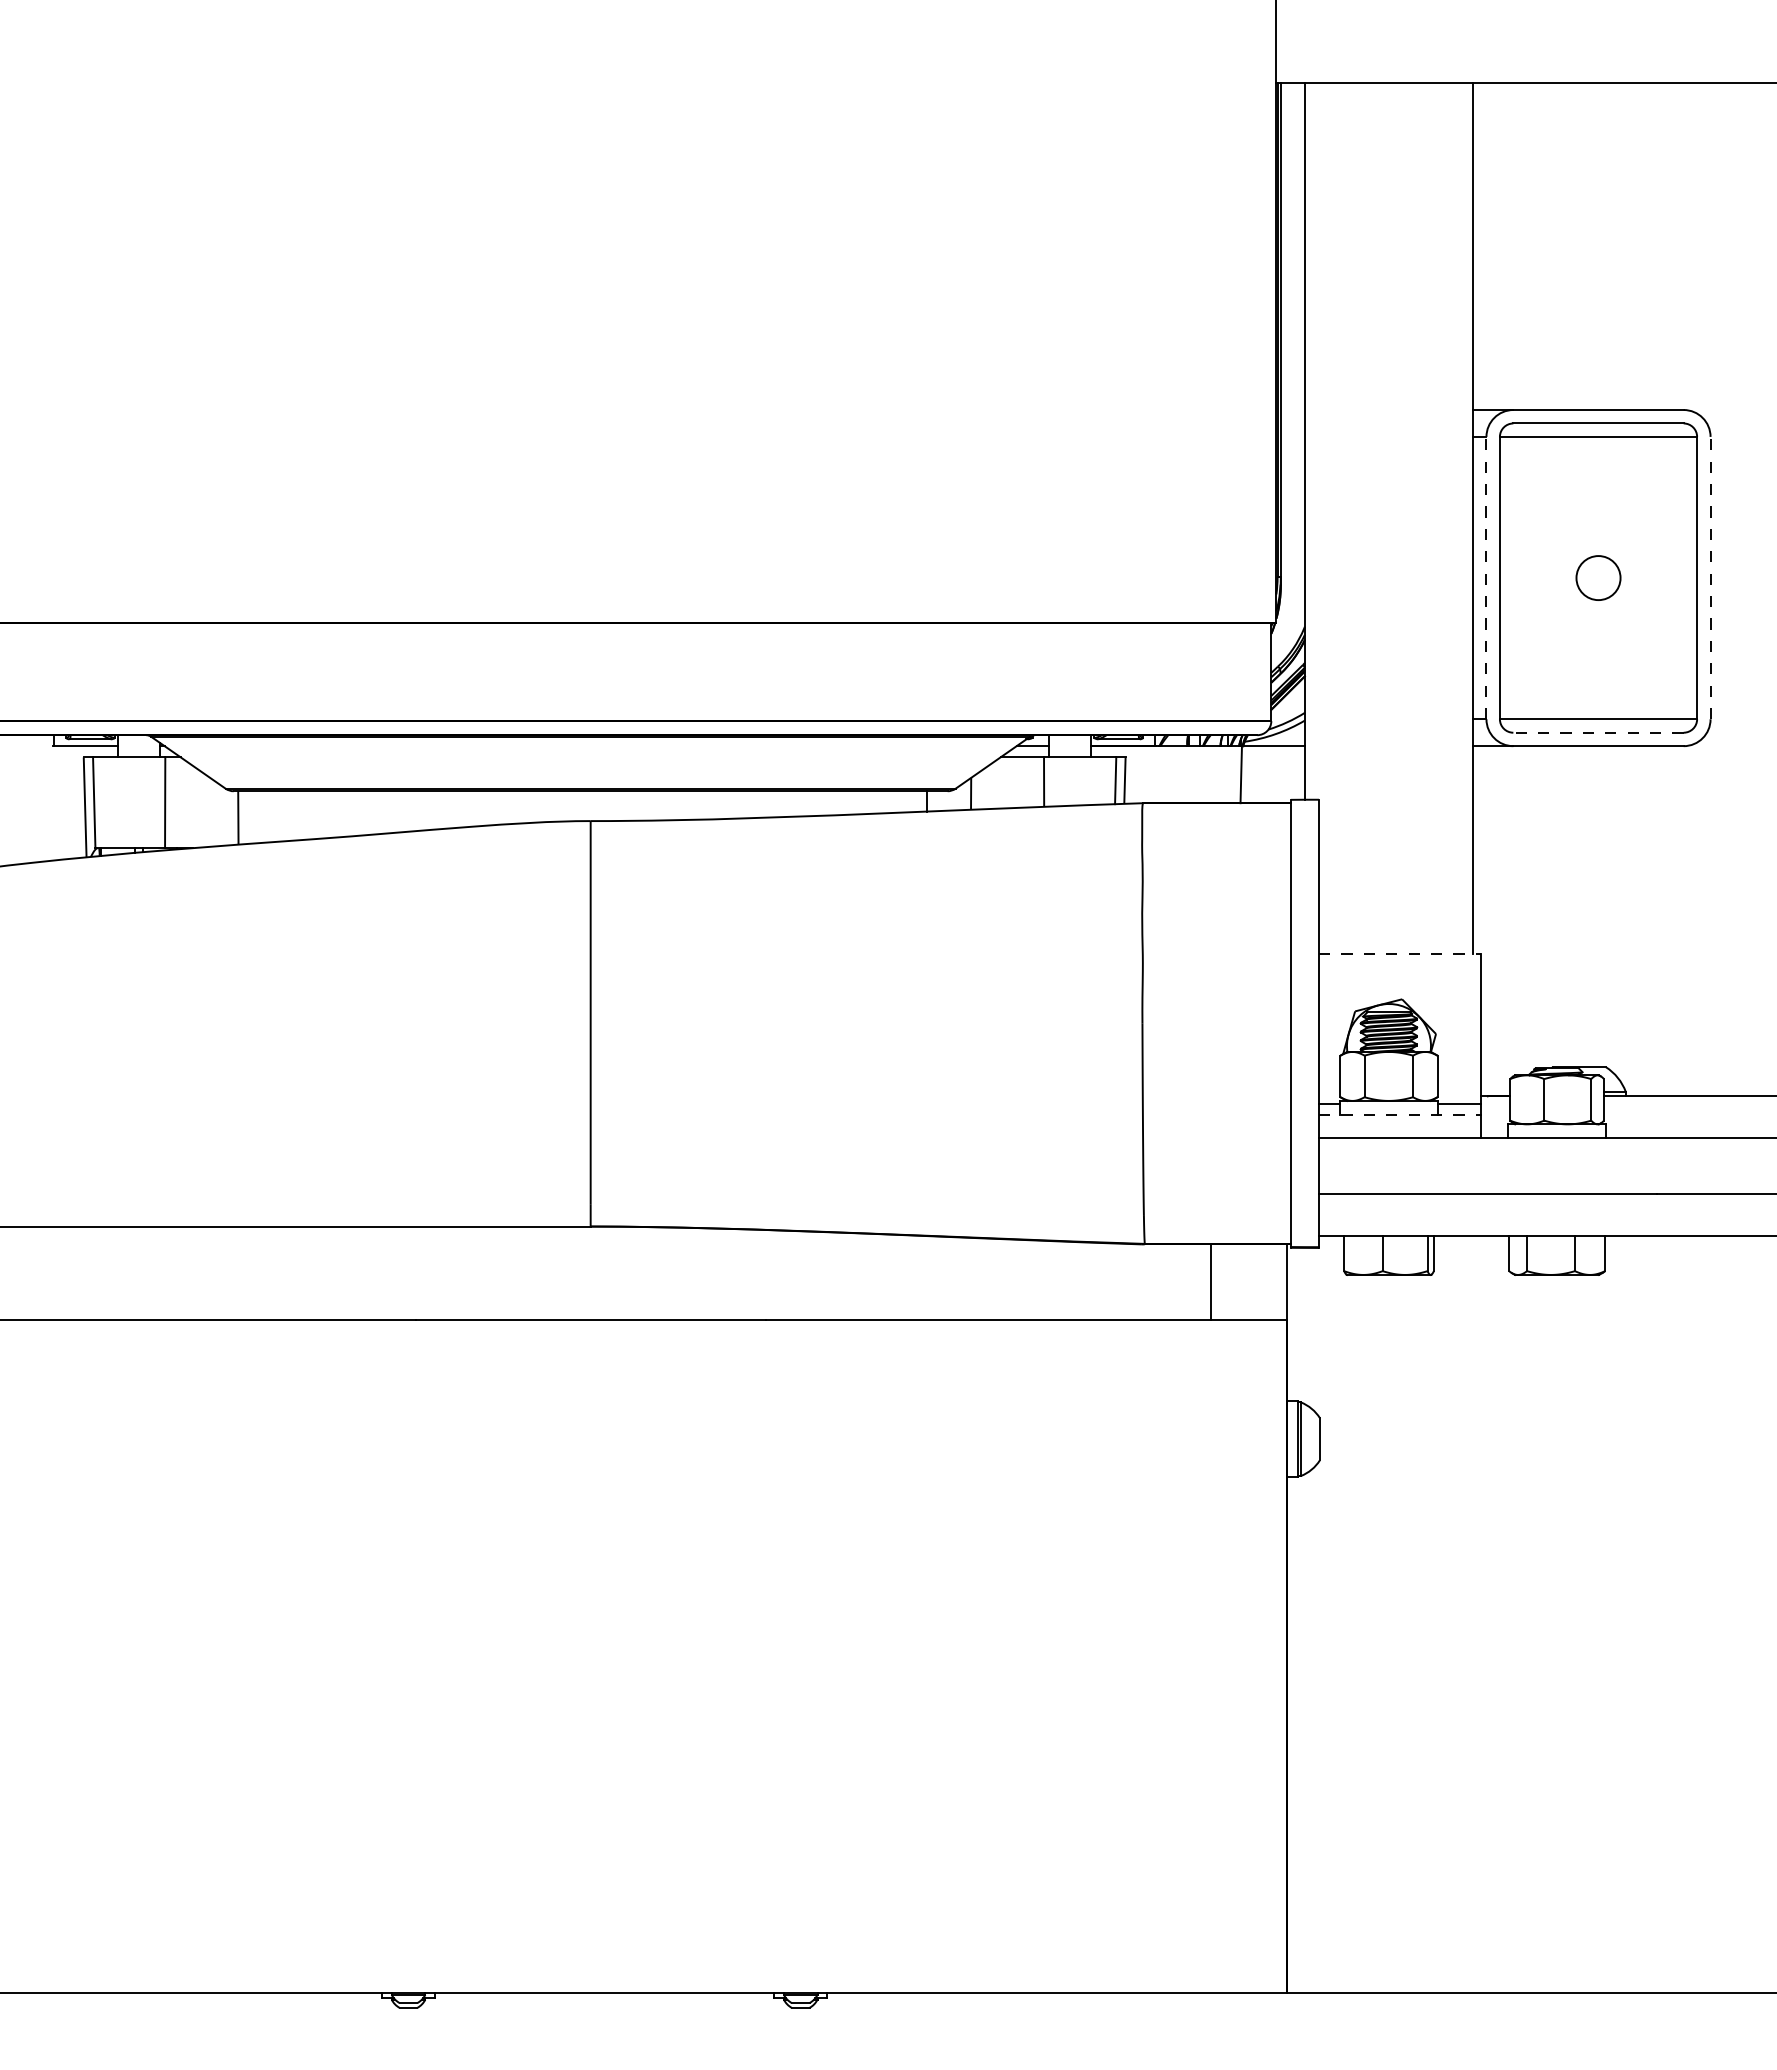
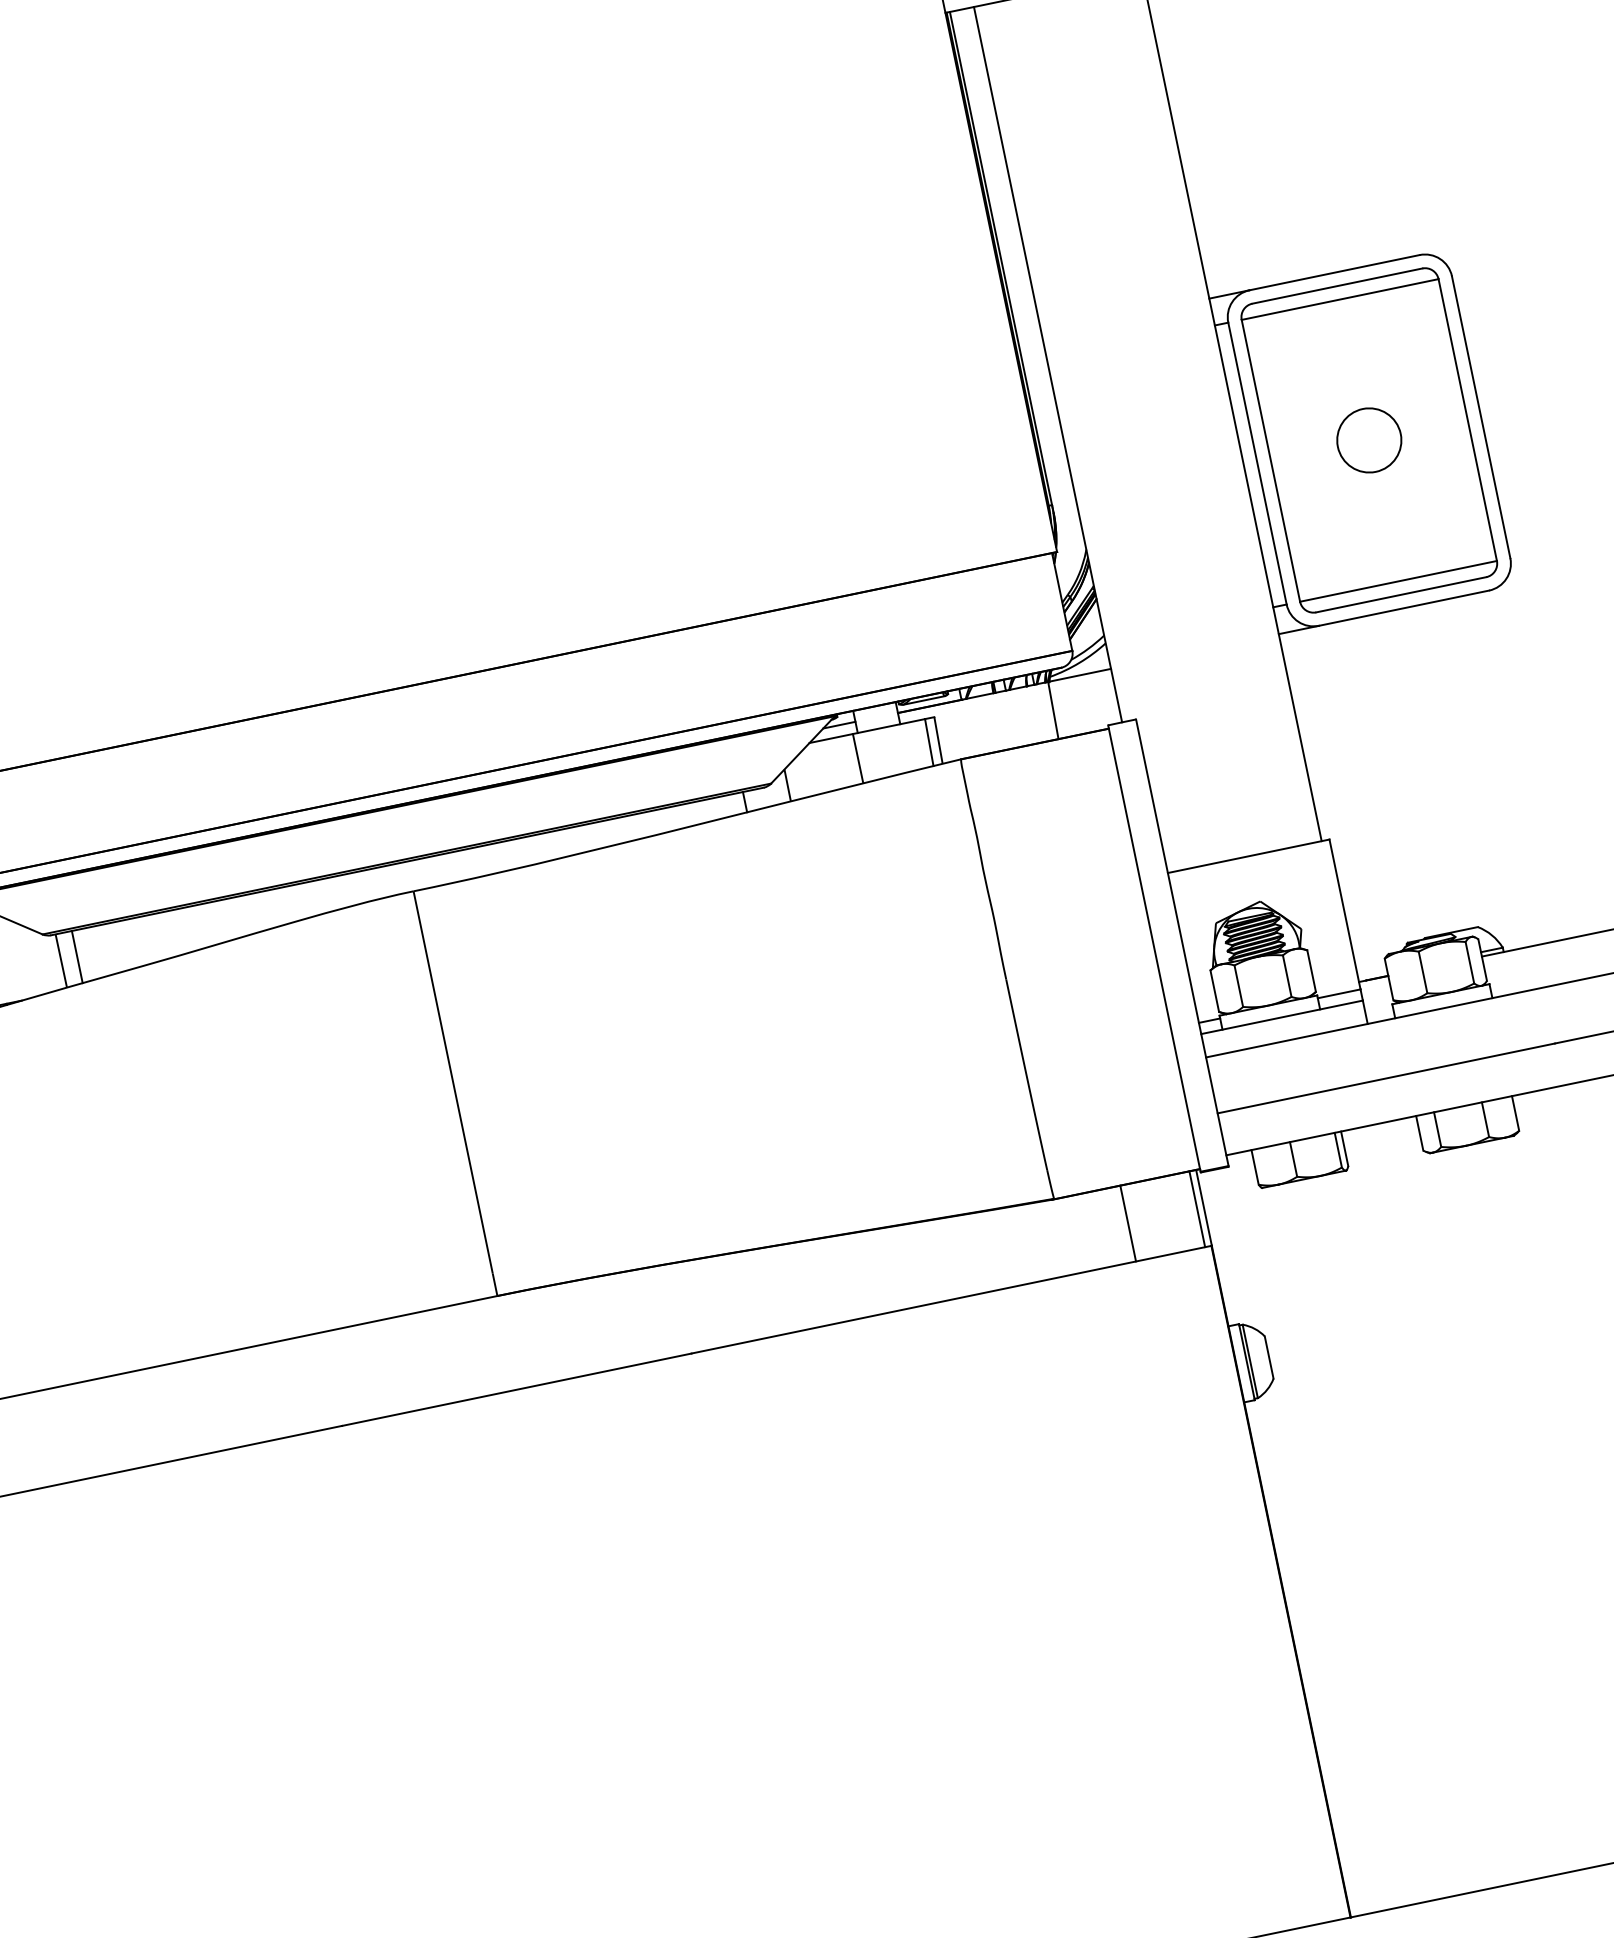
line: (1486, 577) -> (1257, 463), dashed -> solid
circle: (1598, 577) -> (1369, 439), size x1.43
line: (1710, 577) -> (1480, 416), dashed -> solid
line: (1598, 732) -> (1401, 594), dashed -> solid
line: (254, 817) -> (77, 957), added
line: (1399, 953) -> (1248, 856), dashed -> solid
line: (1399, 1114) -> (1281, 1016), dashed -> solid
line: (1280, 1282) -> (1197, 1209), added

